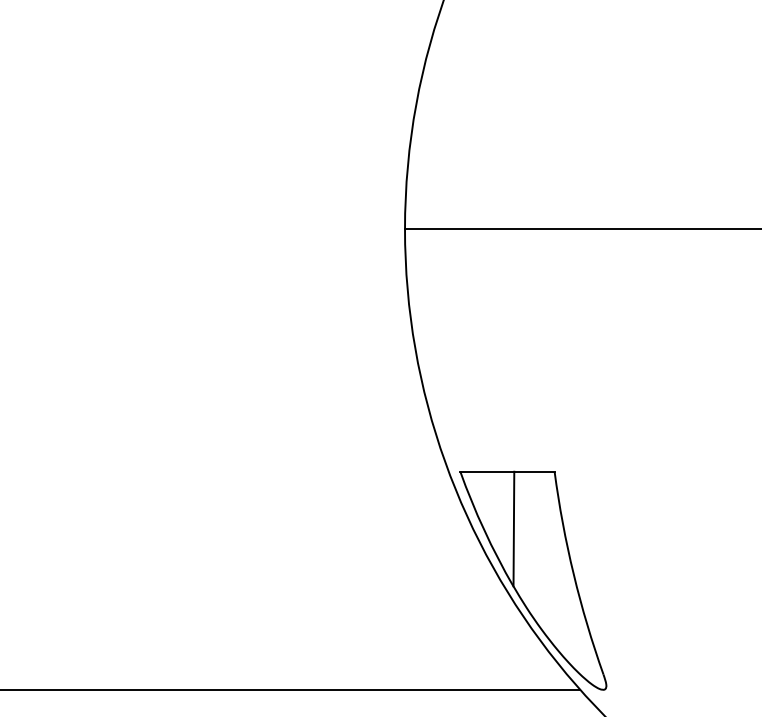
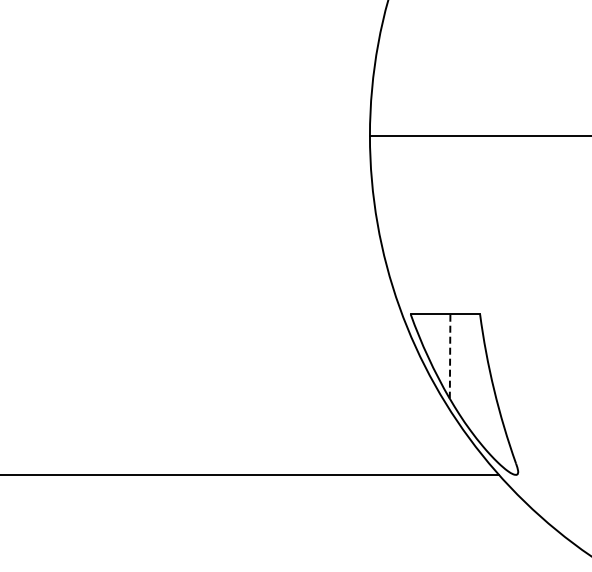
line: (514, 529) -> (450, 356), solid -> dashed

